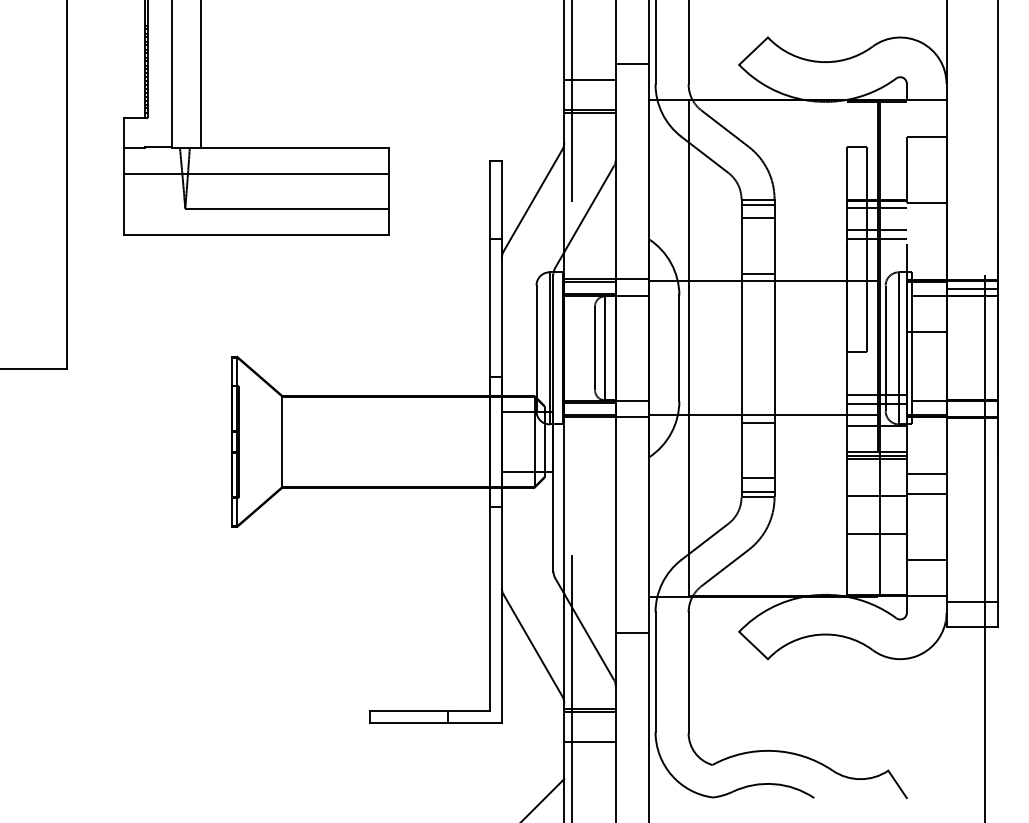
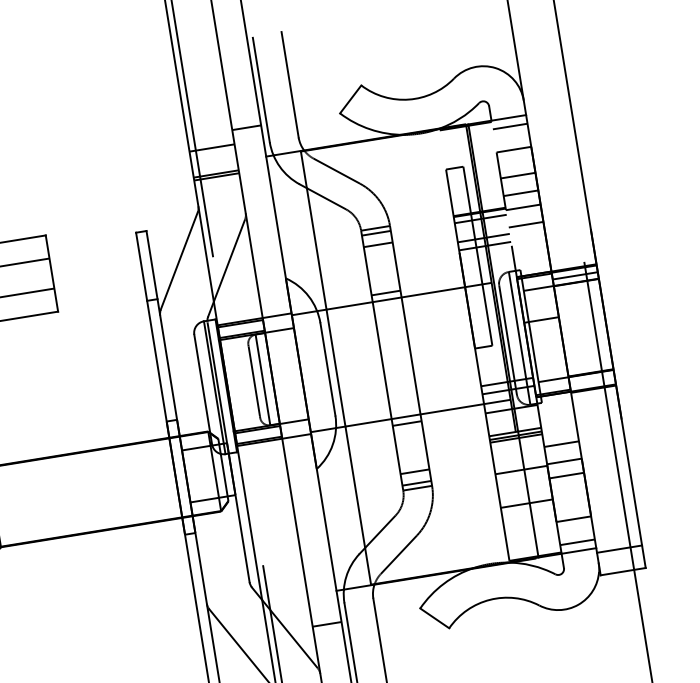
line: (926, 110) -> (510, 126), added
line: (926, 166) -> (517, 175), added
line: (926, 186) -> (520, 193), added
line: (926, 222) -> (525, 224), added
line: (926, 510) -> (566, 476), added
line: (926, 586) -> (577, 542), added

